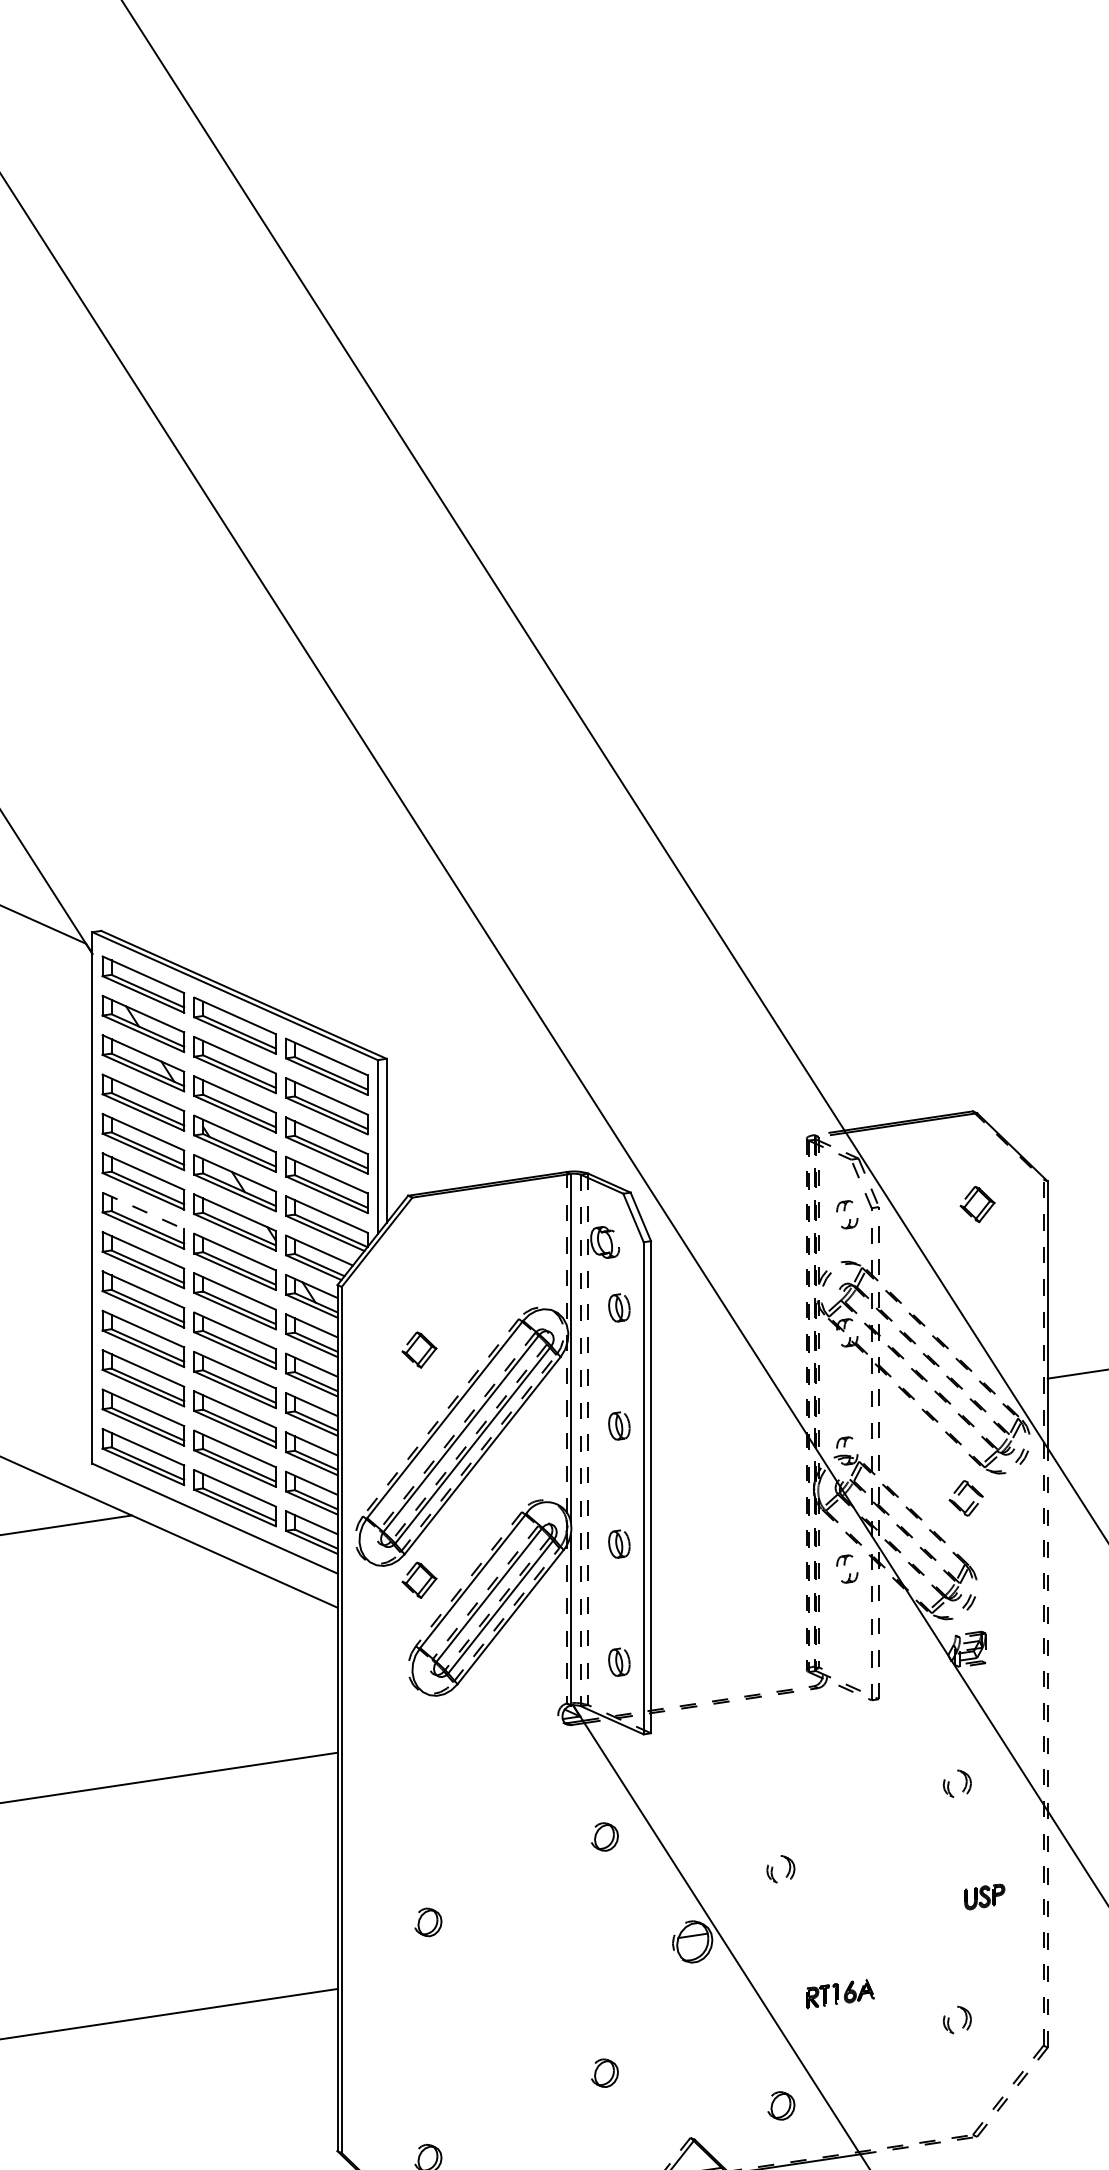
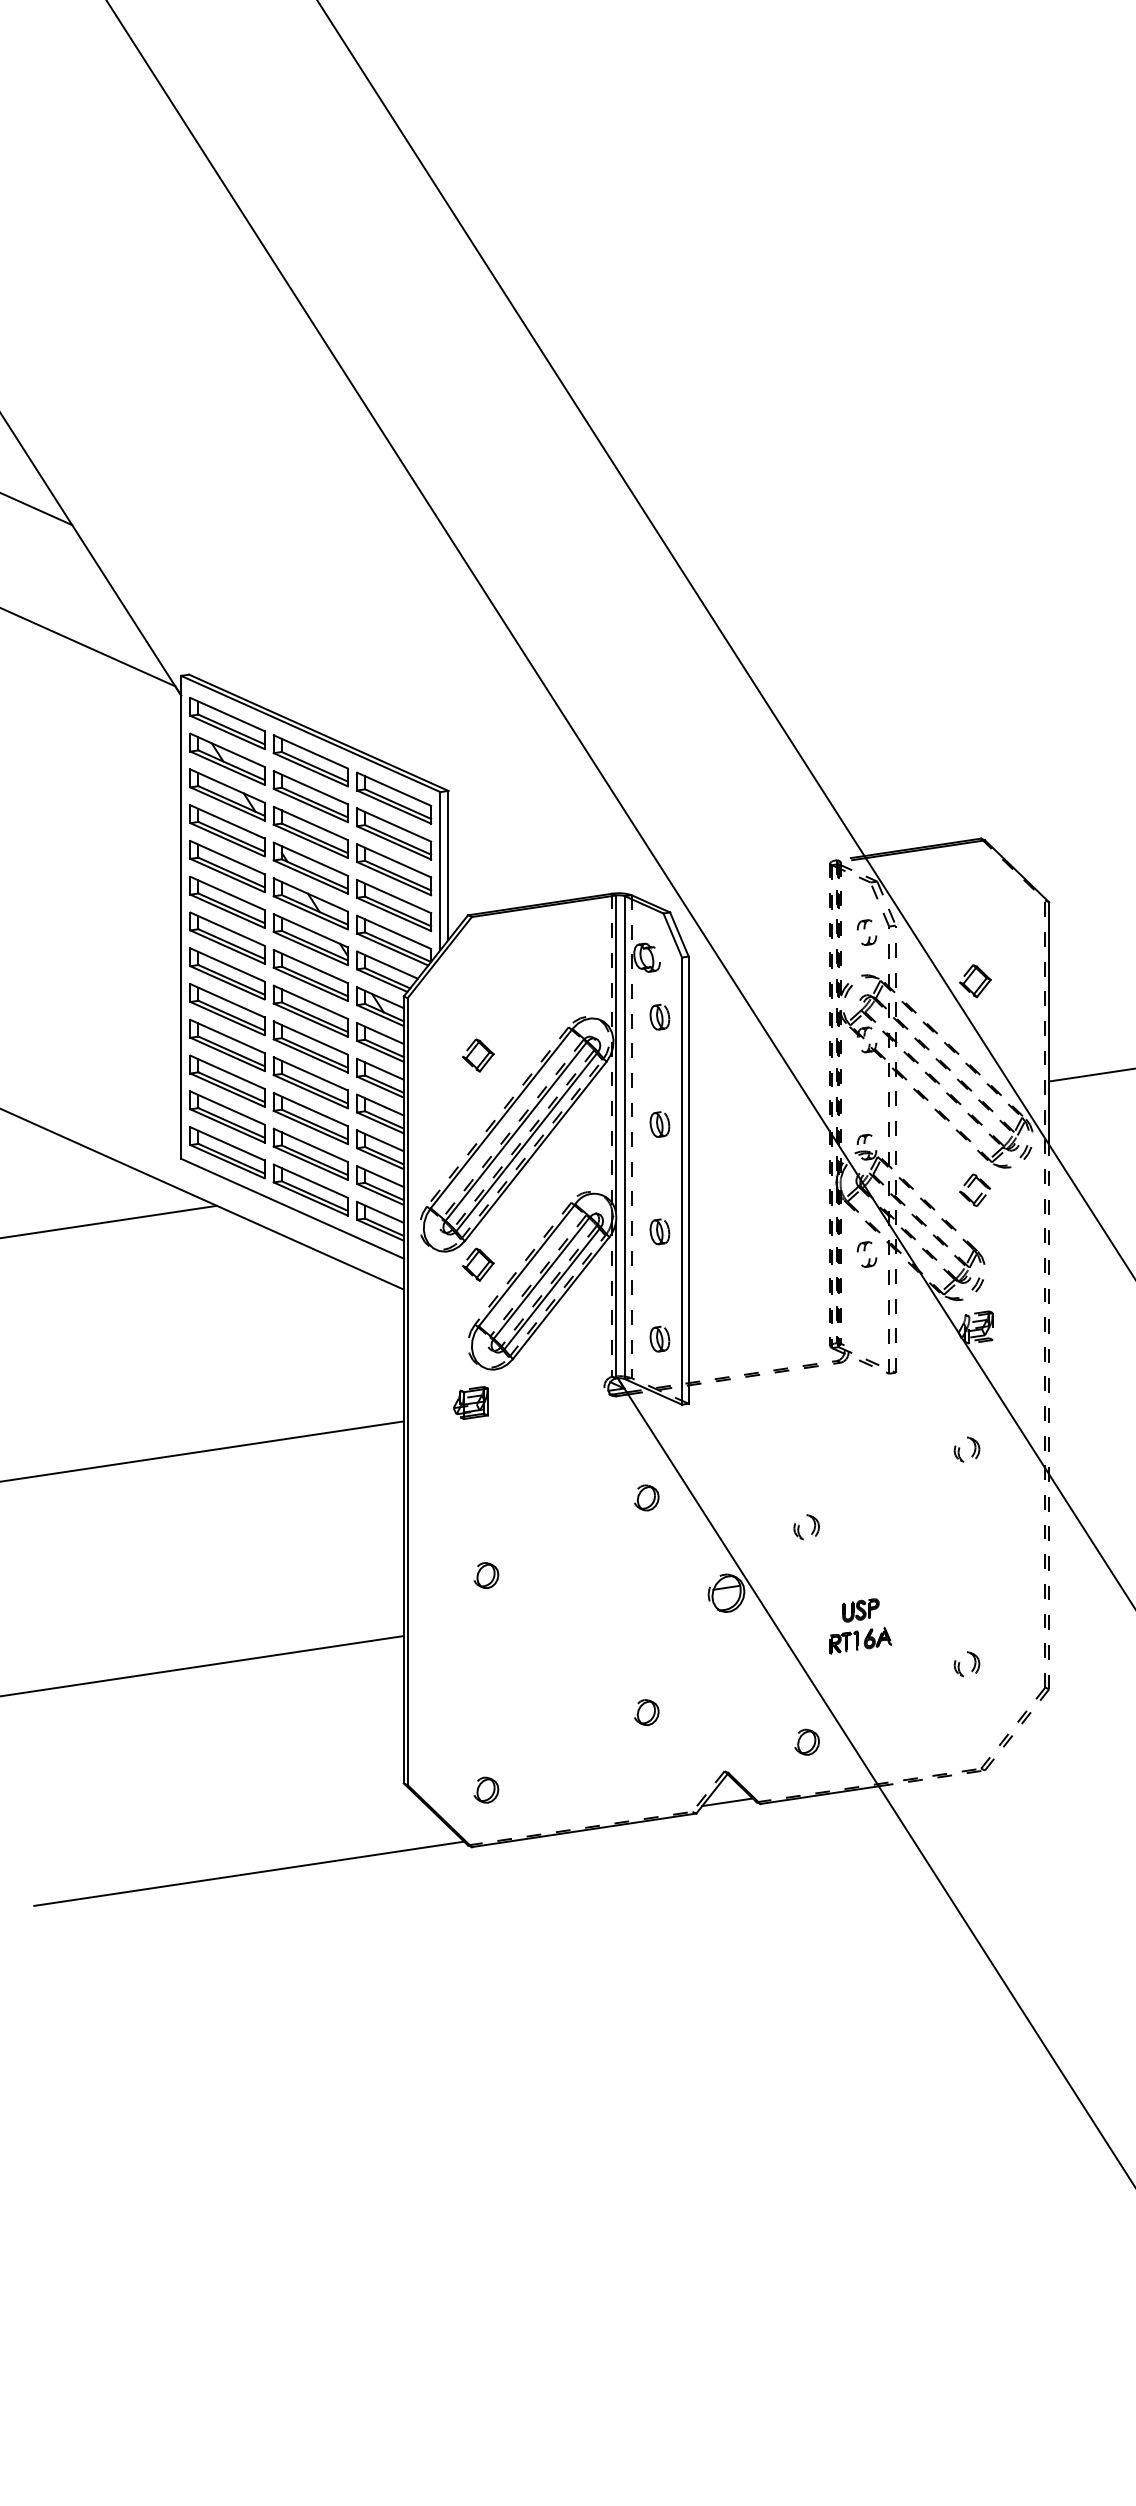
part: (977, 1204) -> (975, 981), moved
line: (143, 1211) -> (227, 929), dashed -> solid
line: (580, 1441) -> (624, 1138), dashed -> solid
part: (410, 1731) -> (470, 1402), added
part: (984, 1897) -> (860, 1610), moved

